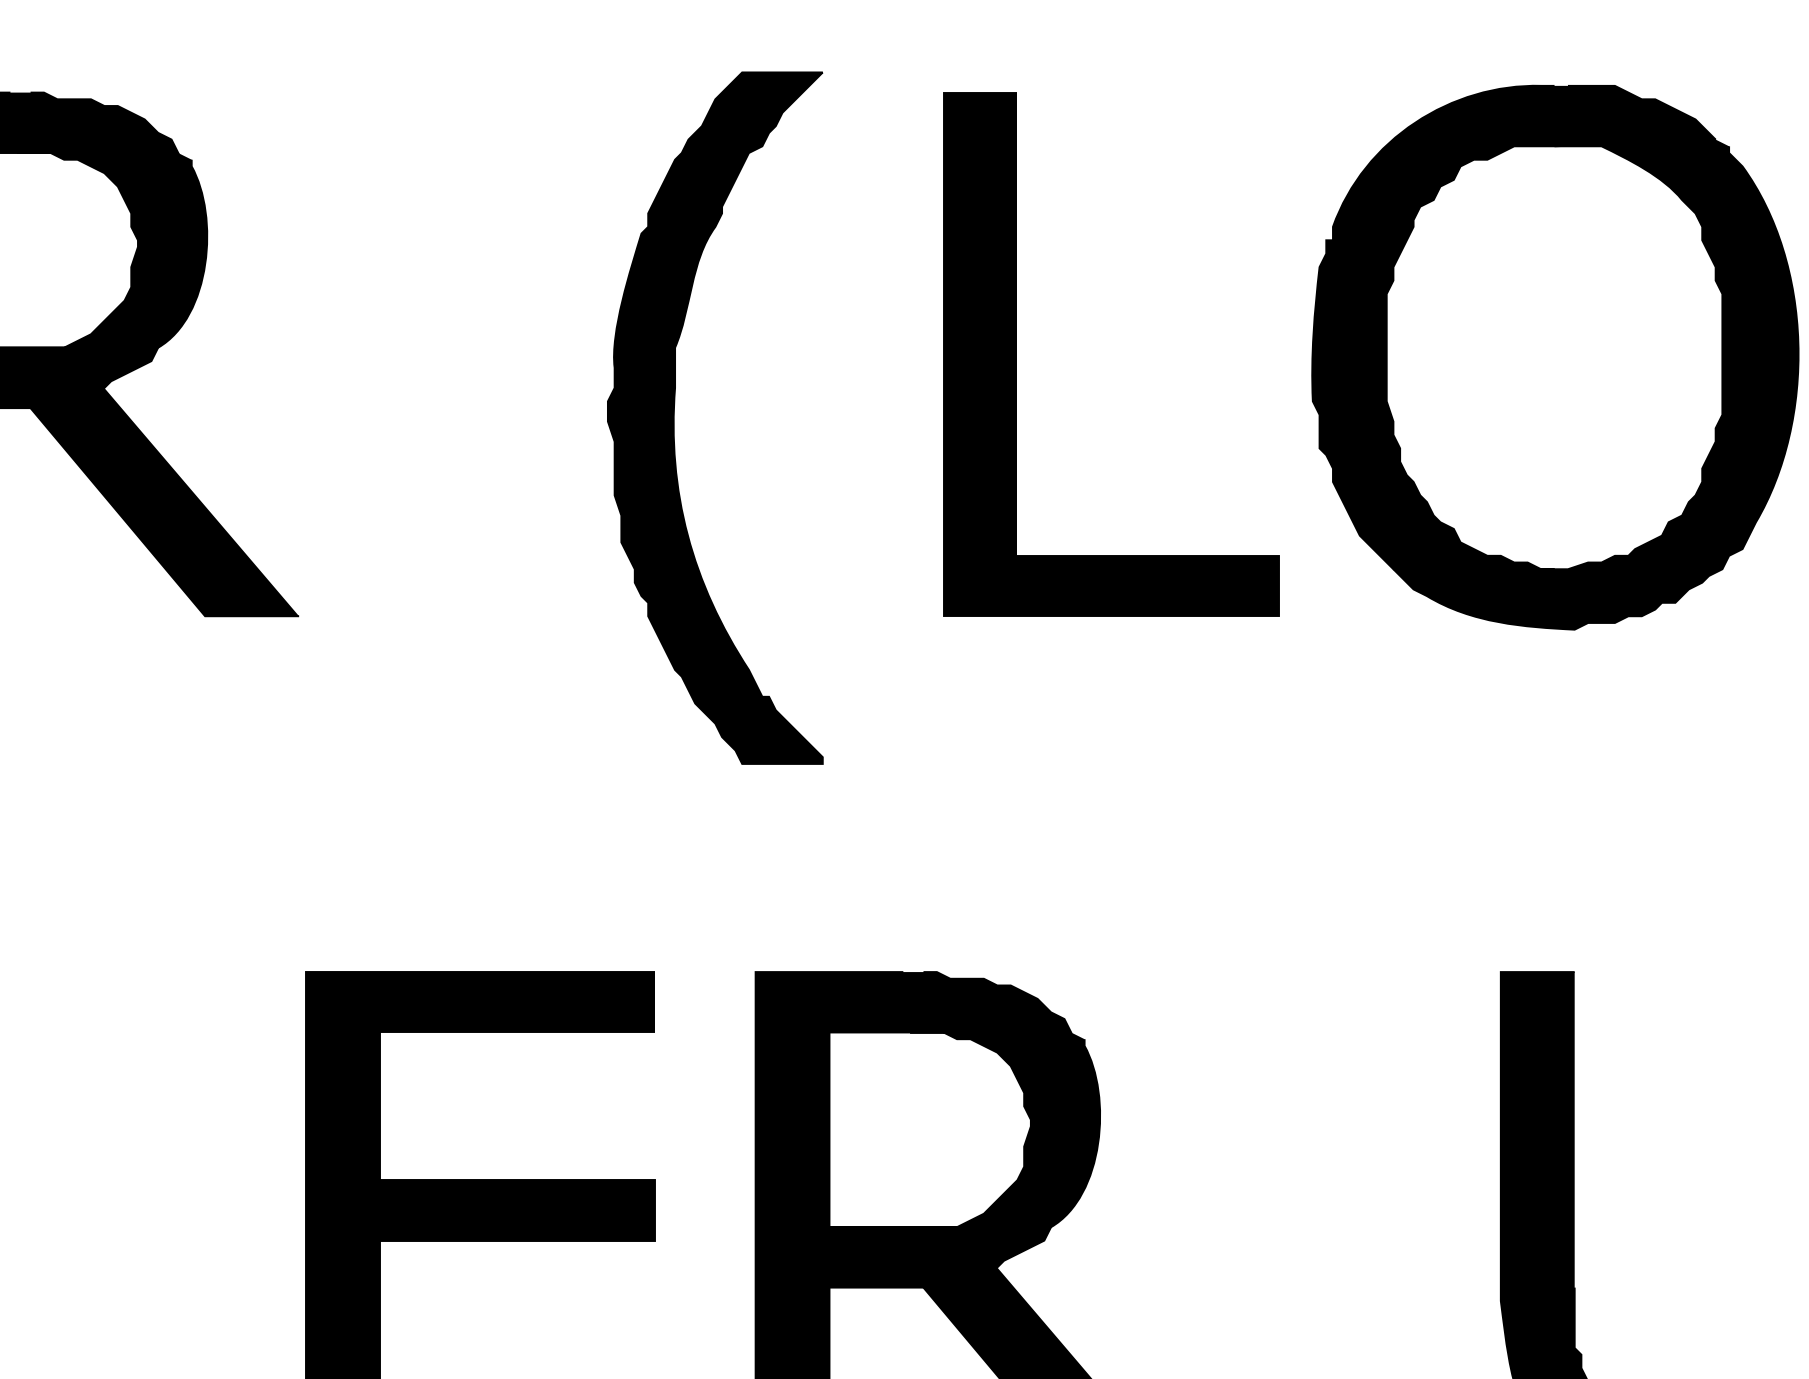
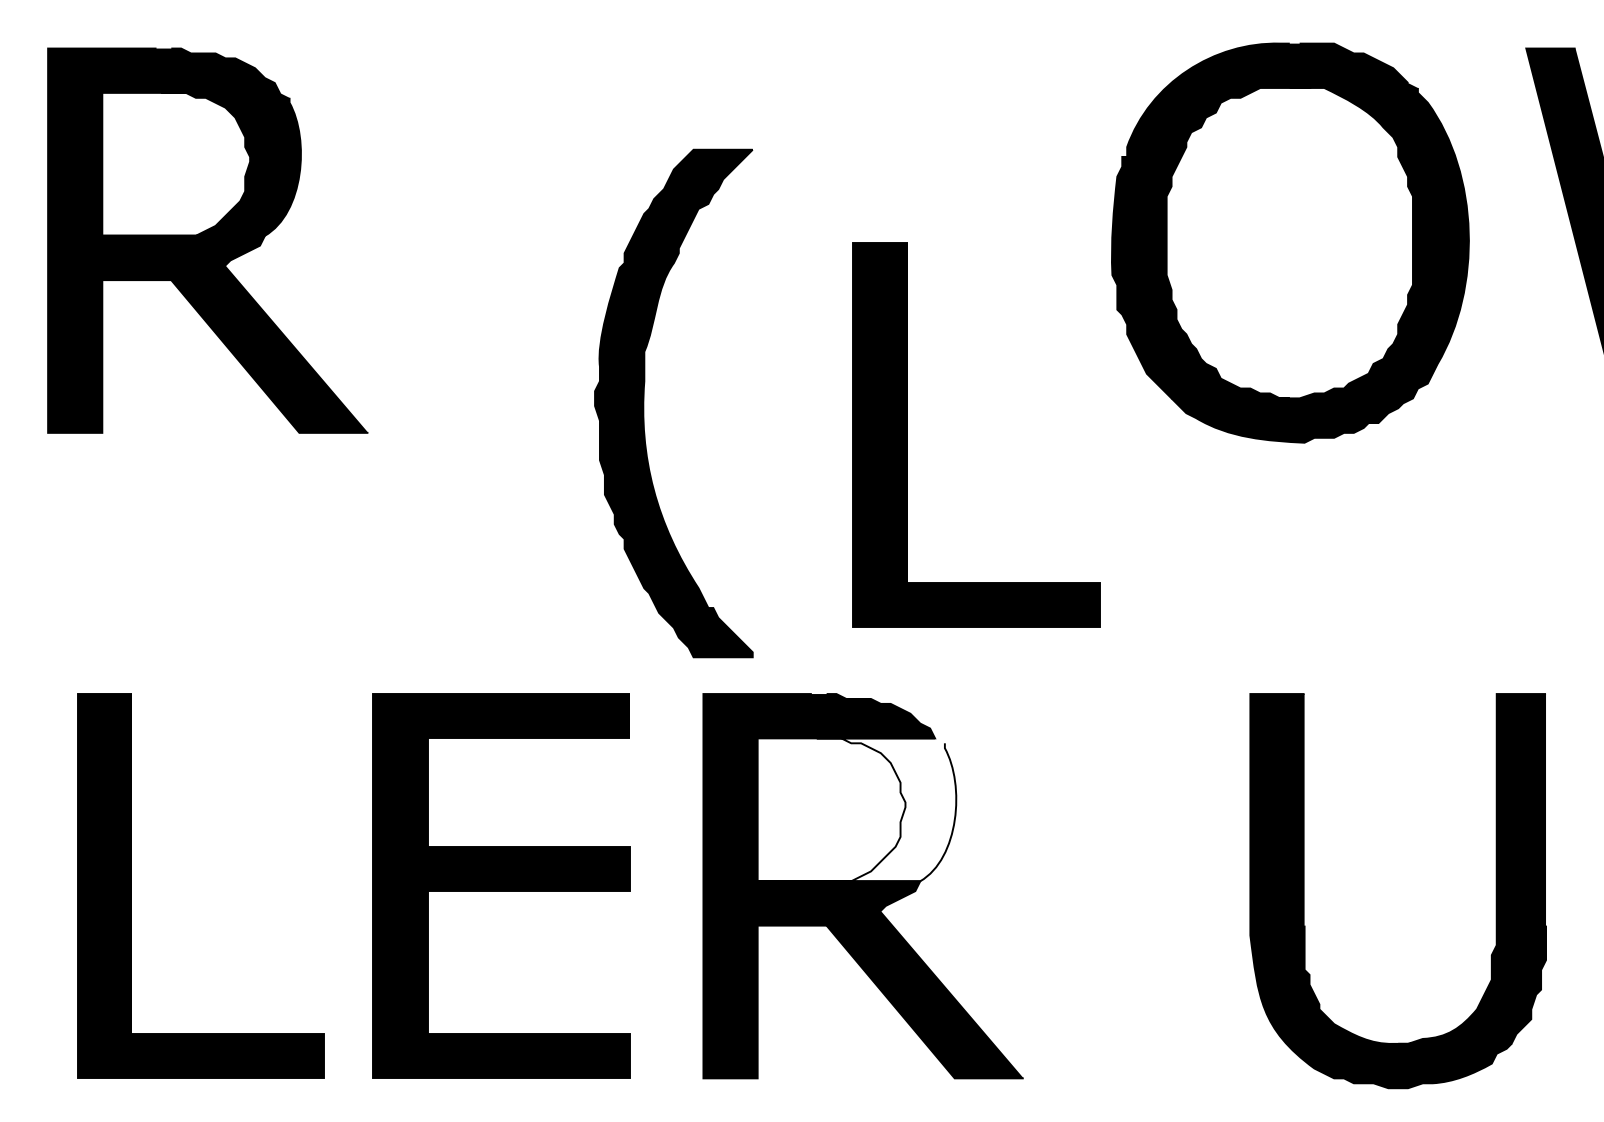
part: (1017, 354) -> (907, 434), moved
part: (675, 418) -> (644, 403), moved
fill: (964, 1129) -> (856, 809), removed

